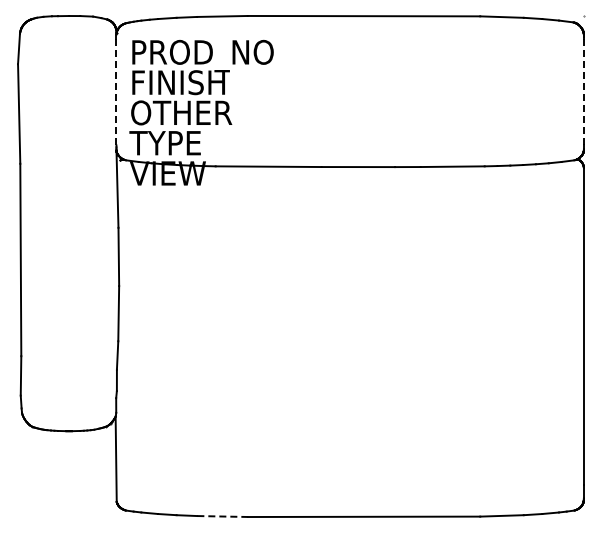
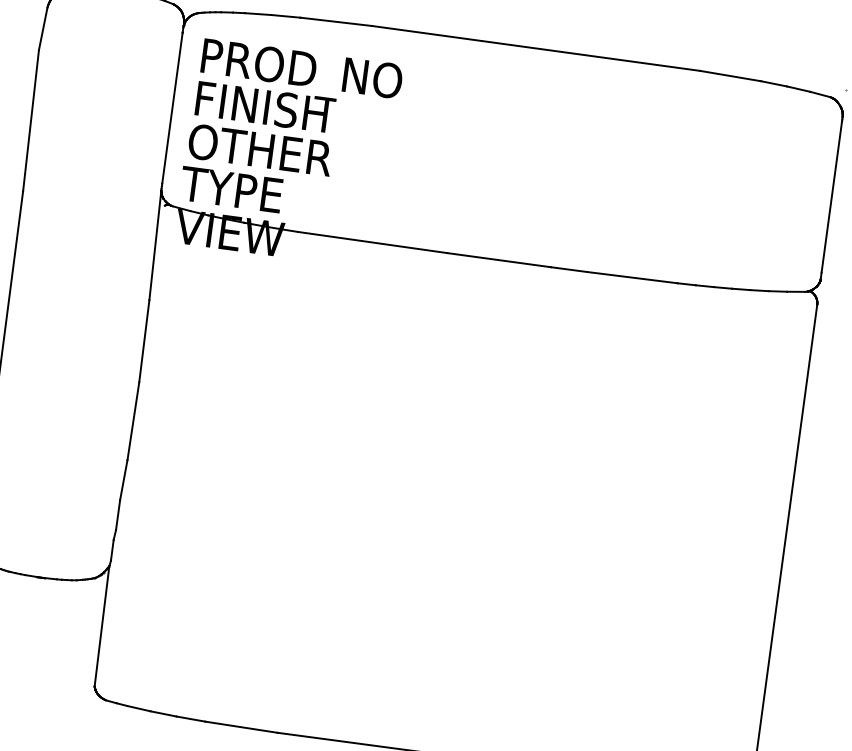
line: (583, 91) -> (831, 196), dashed -> solid
line: (116, 92) -> (172, 108), dashed -> solid
line: (222, 516) -> (241, 727), dashed -> solid

